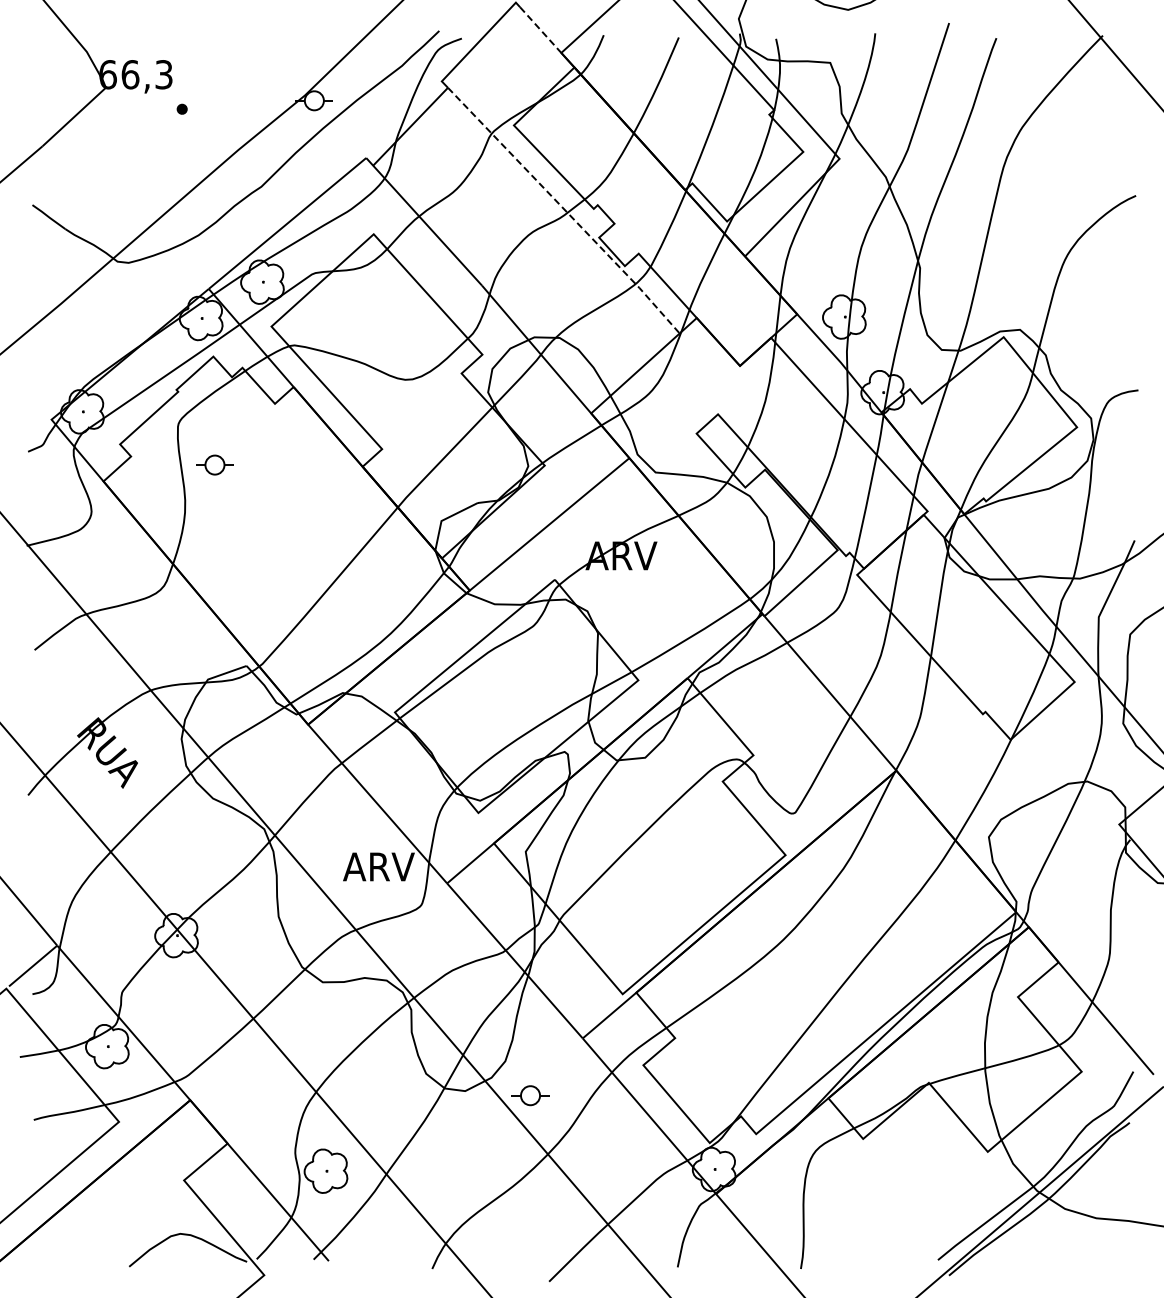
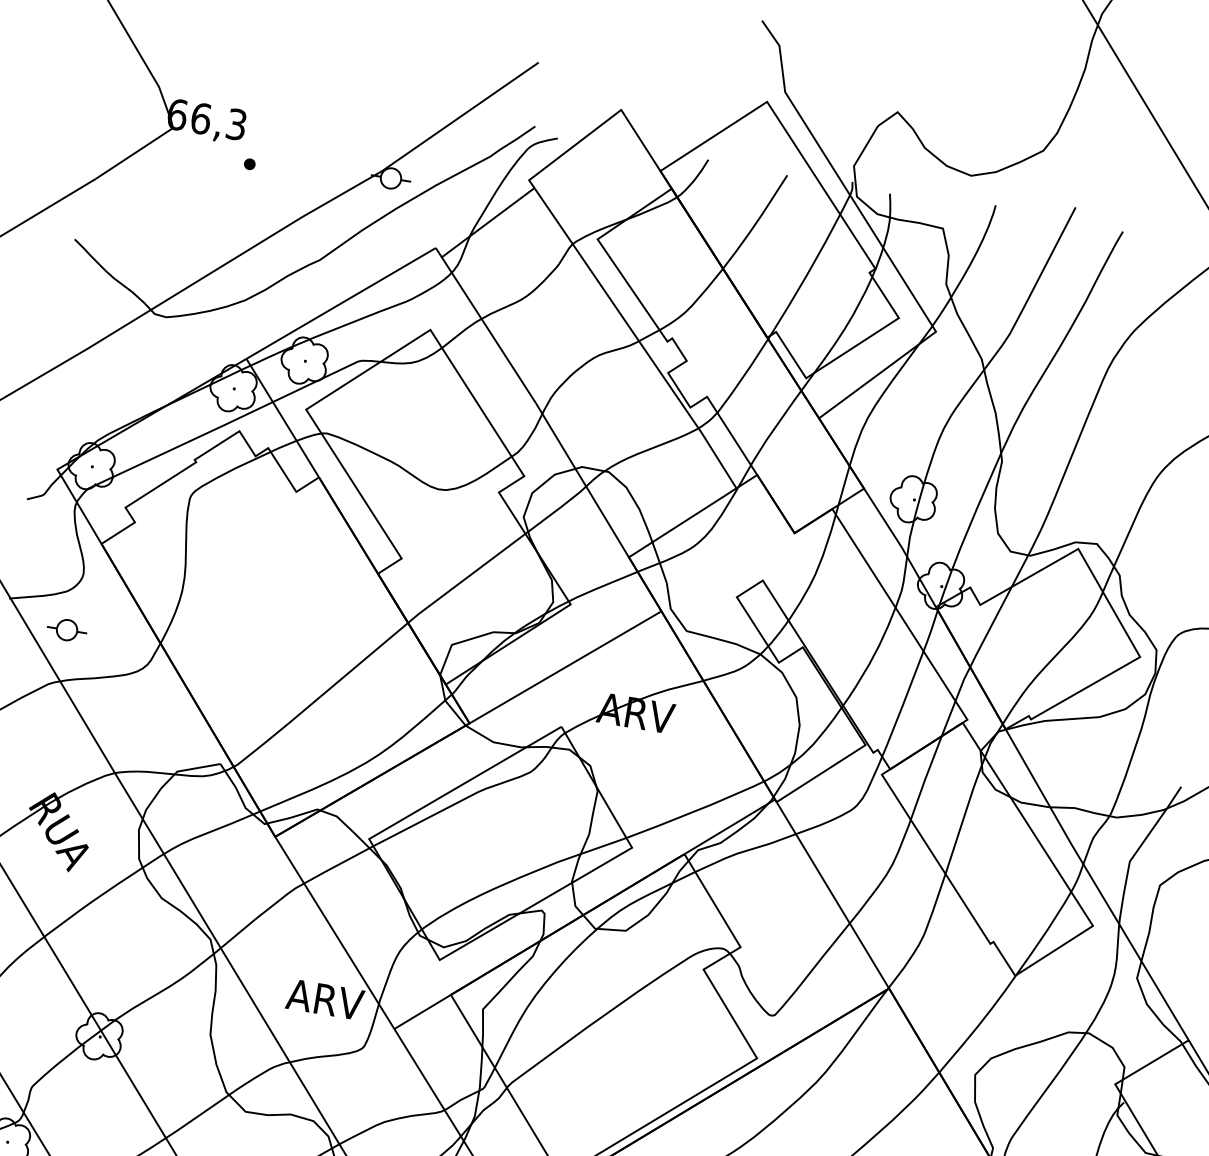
line: (540, 30) -> (642, 143), dashed -> solid
line: (565, 210) -> (637, 338), dashed -> solid
part: (214, 464) -> (66, 629), moved

